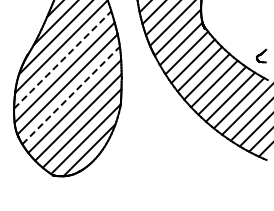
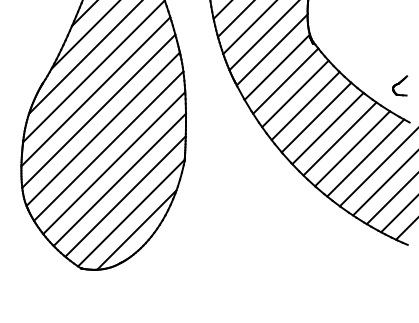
line: (62, 59) -> (95, 91), dashed -> solid
line: (71, 95) -> (109, 146), dashed -> solid

